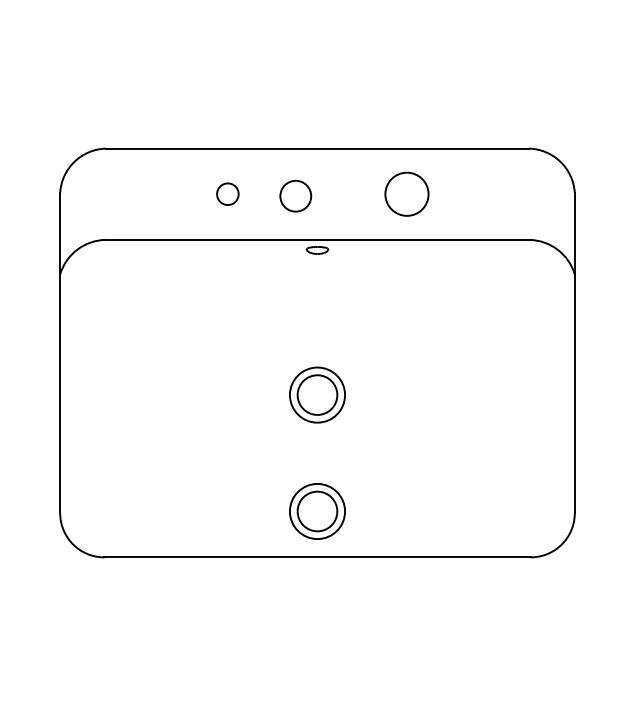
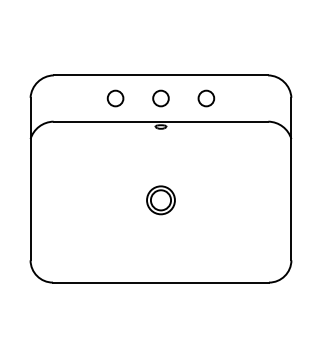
circle: (227, 194) -> (115, 98), size x1.43
circle: (407, 194) -> (206, 98), size x0.71
circle: (294, 196) -> (160, 98), moved
part: (316, 511) -> (160, 259), removed

